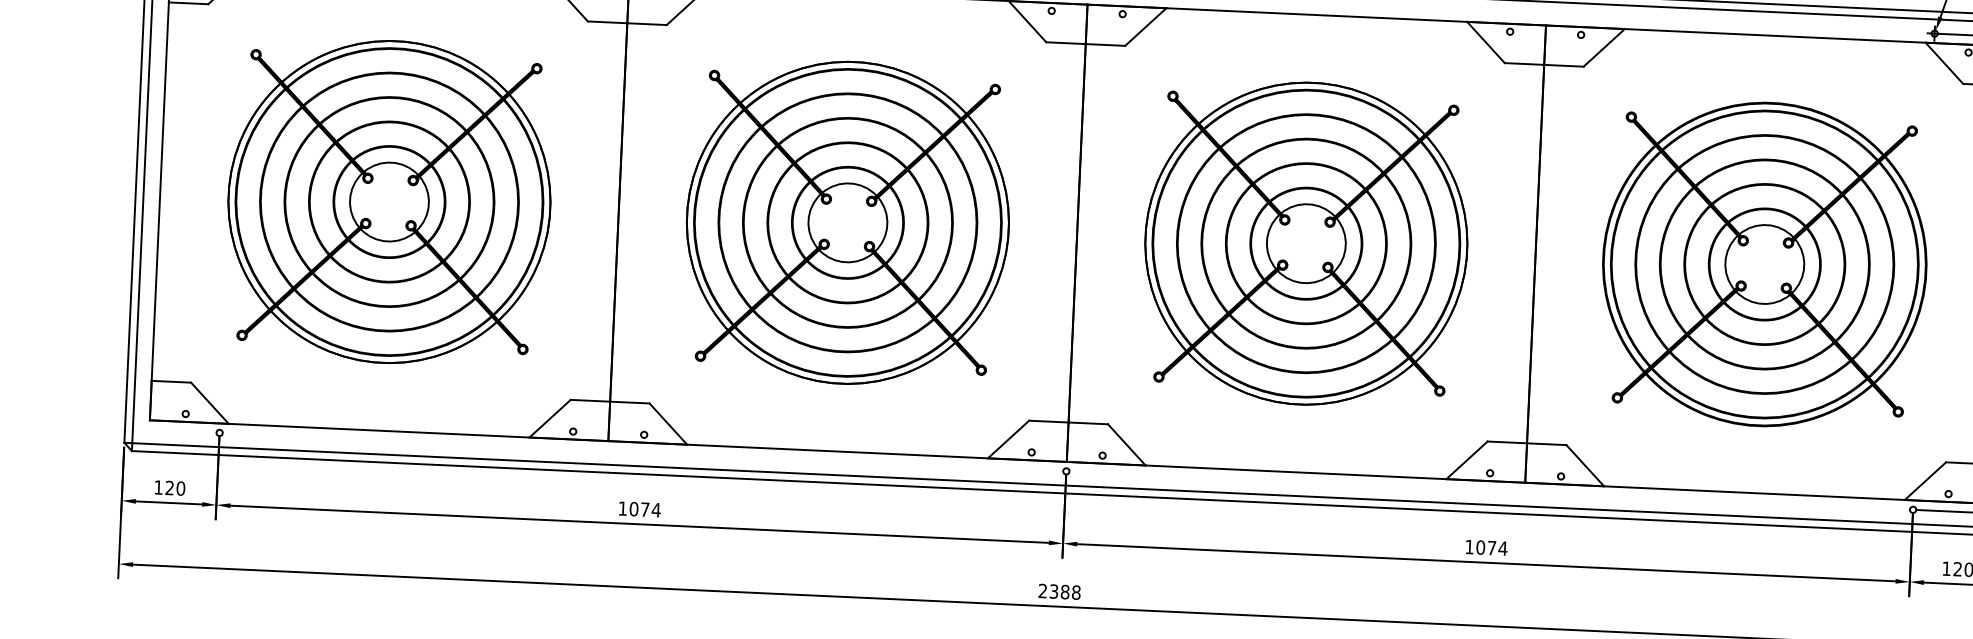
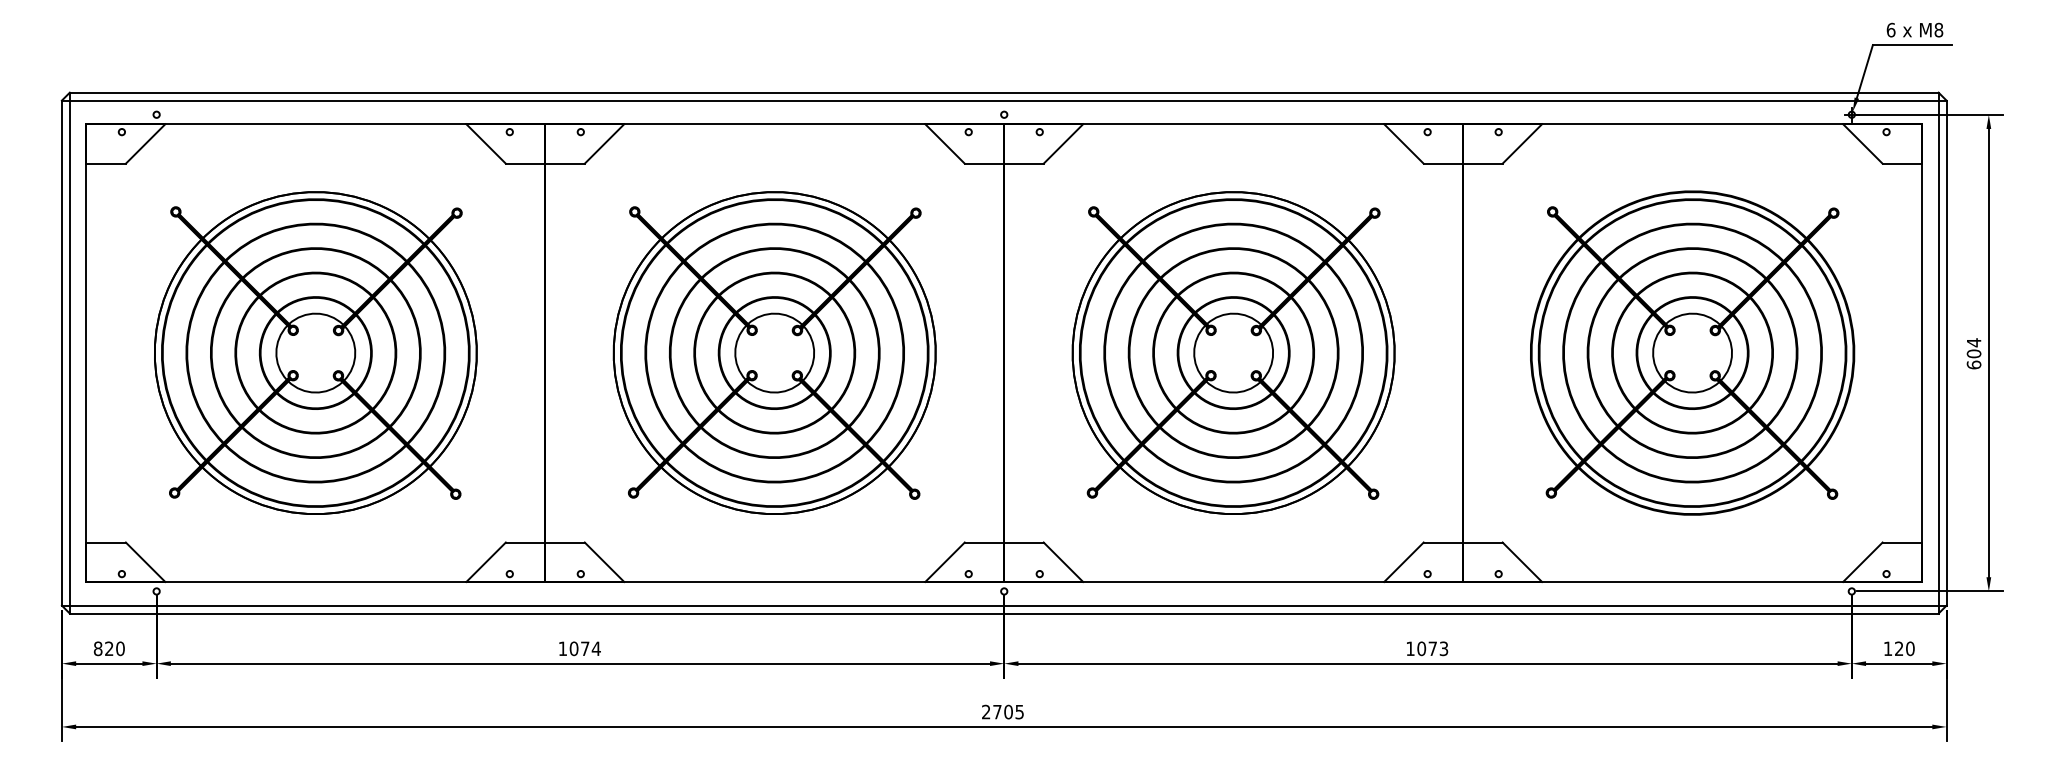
text: (157, 487) -> (97, 648), 120 -> 820
text: (1502, 548) -> (1443, 648), 1074 -> 1073
text: (1065, 591) -> (1008, 711), 2388 -> 2705

